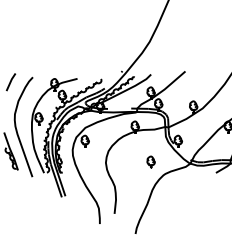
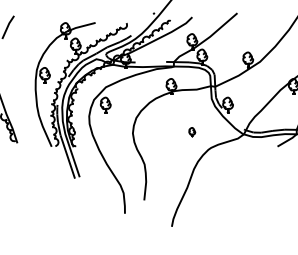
curve: (17, 129) -> (16, 89), removed
part: (150, 161) -> (191, 131), size x0.6

